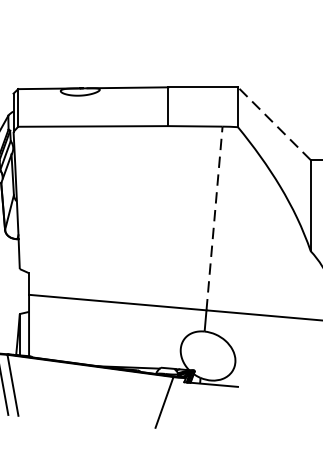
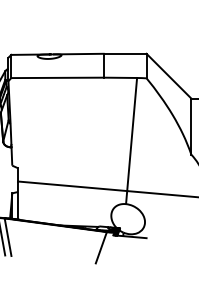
line: (273, 124) -> (168, 76), dashed -> solid
line: (215, 218) -> (132, 134), dashed -> solid

